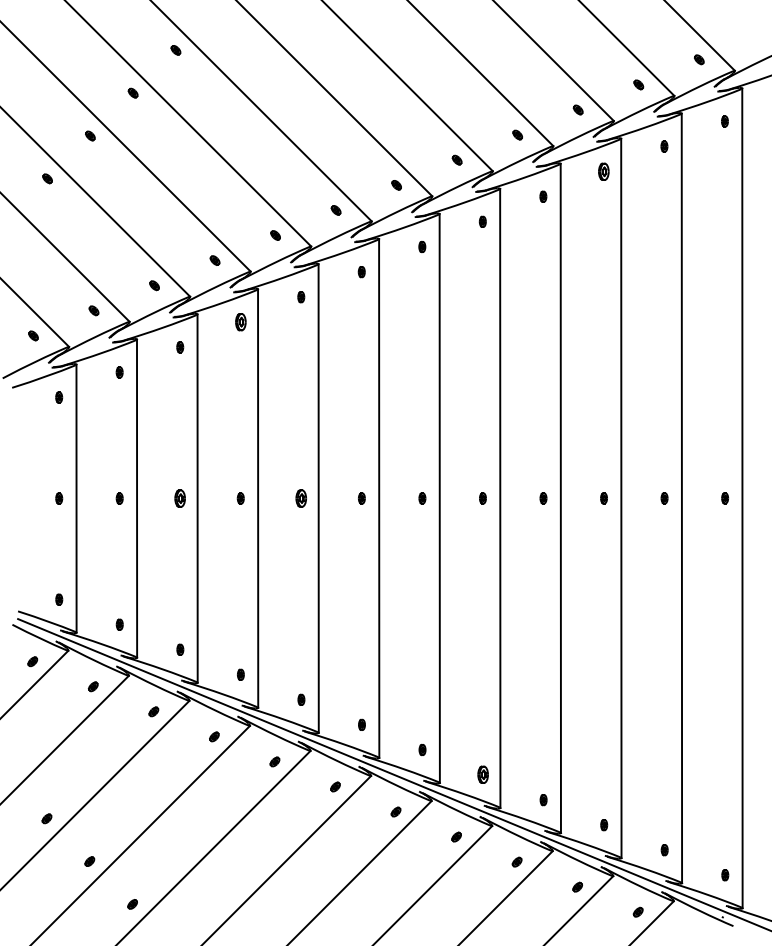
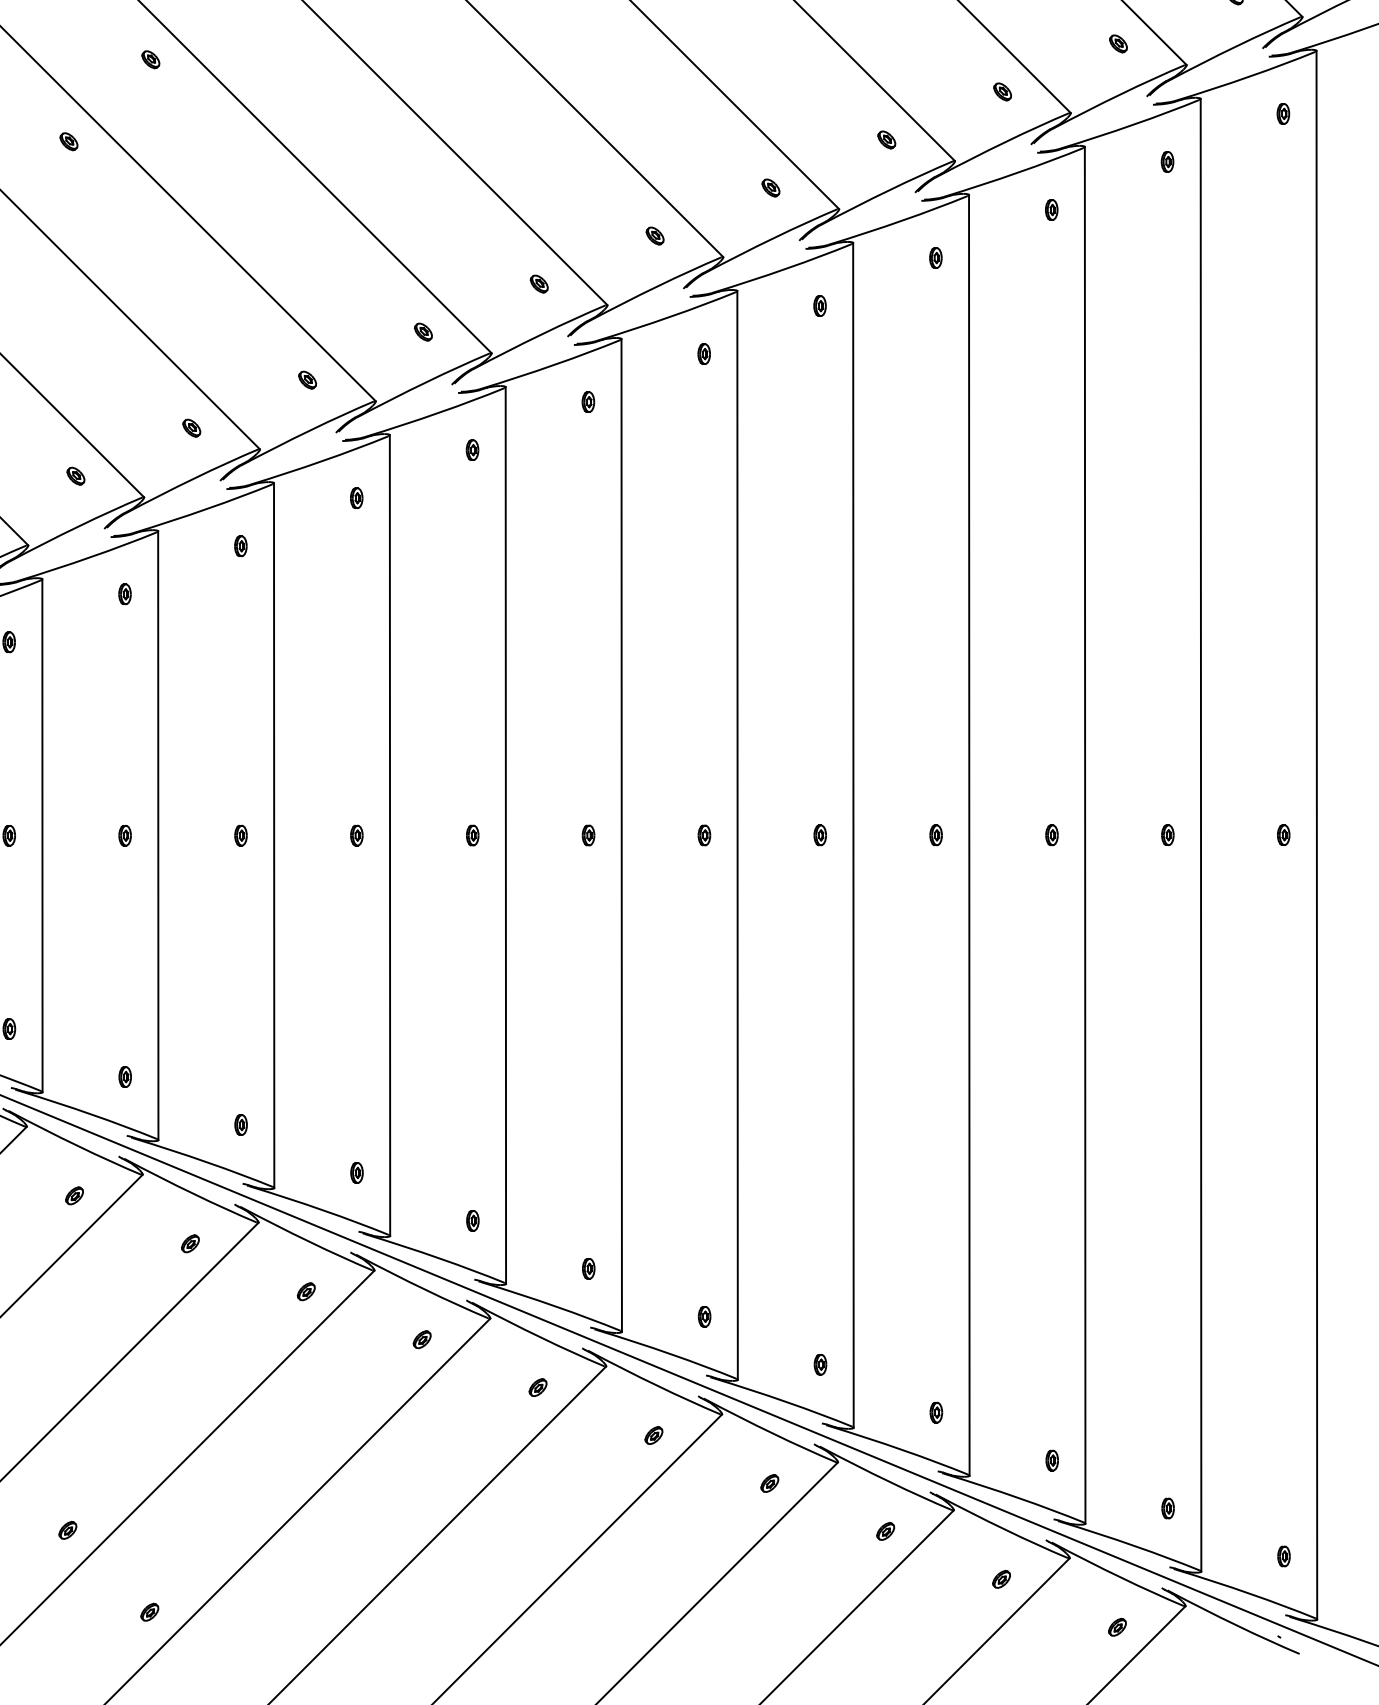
part: (603, 171) -> (1050, 209), size x0.62
part: (240, 322) -> (356, 498), size x0.62
part: (180, 498) -> (241, 835), size x0.62
part: (301, 498) -> (472, 835), size x0.62
part: (482, 775) -> (819, 1365), size x0.62

